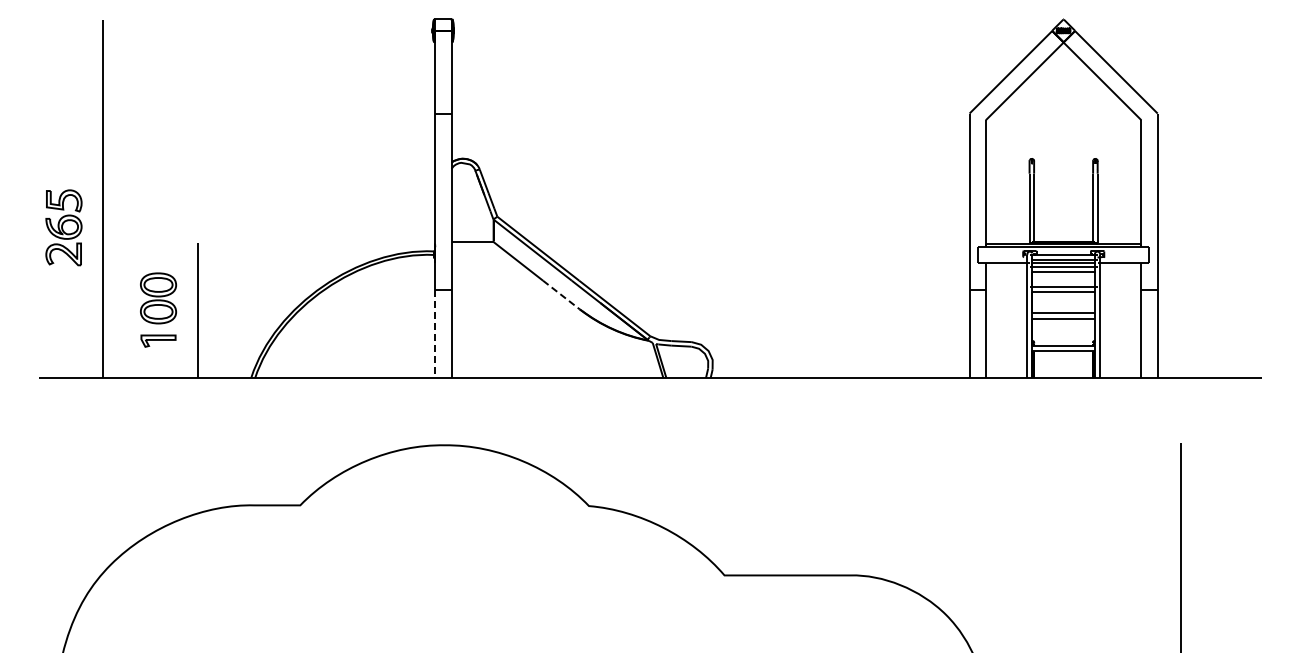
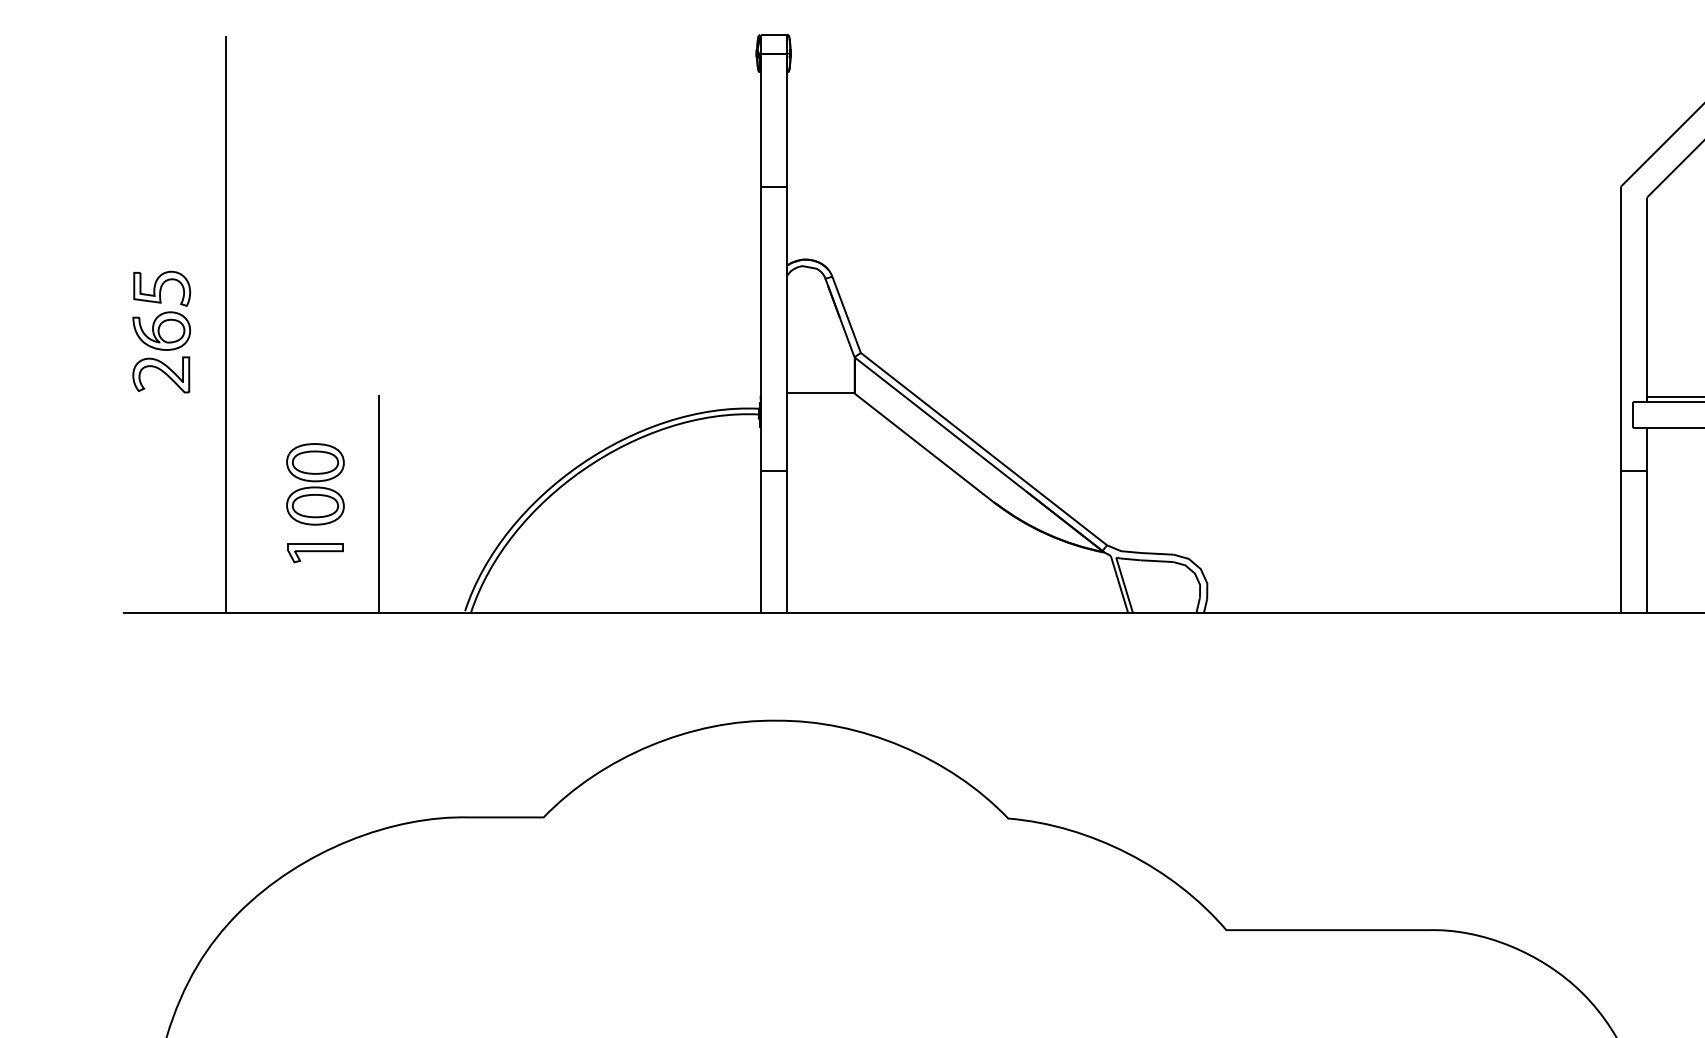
part: (63, 227) -> (160, 331), moved
line: (561, 295) -> (964, 479), dashed -> solid
line: (435, 334) -> (761, 542), dashed -> solid

